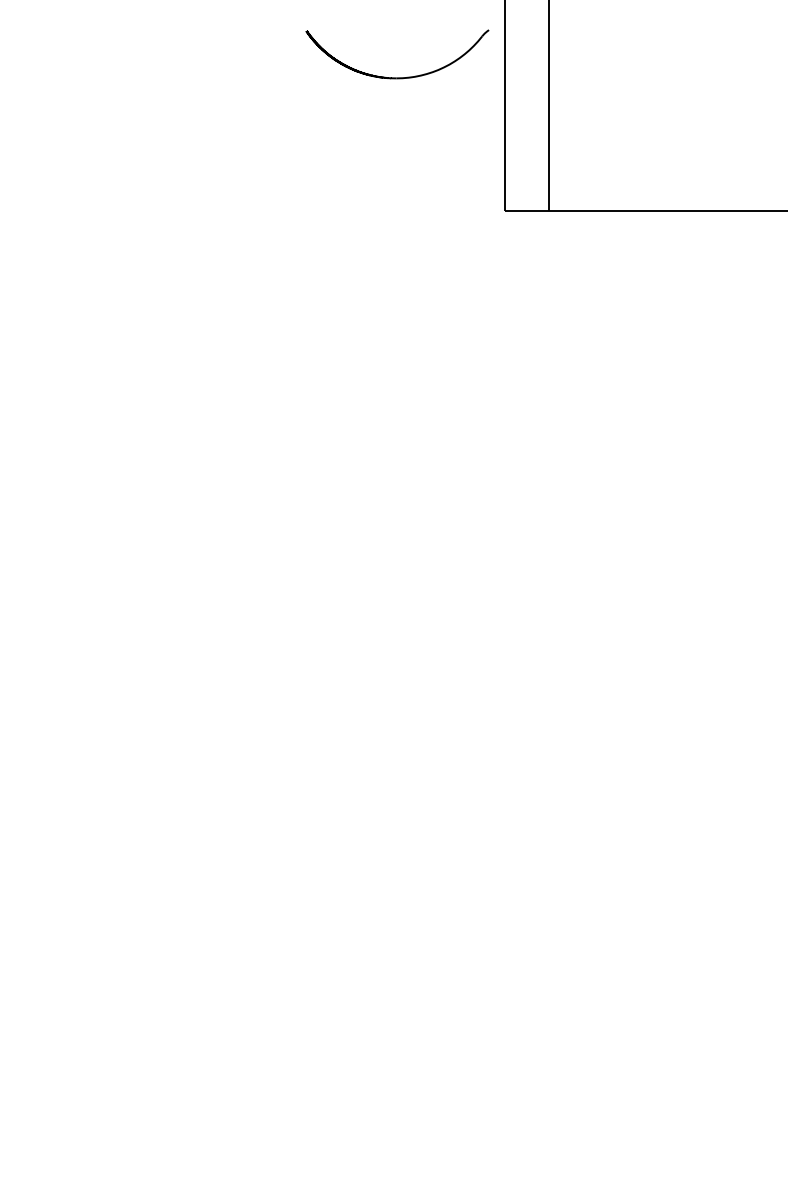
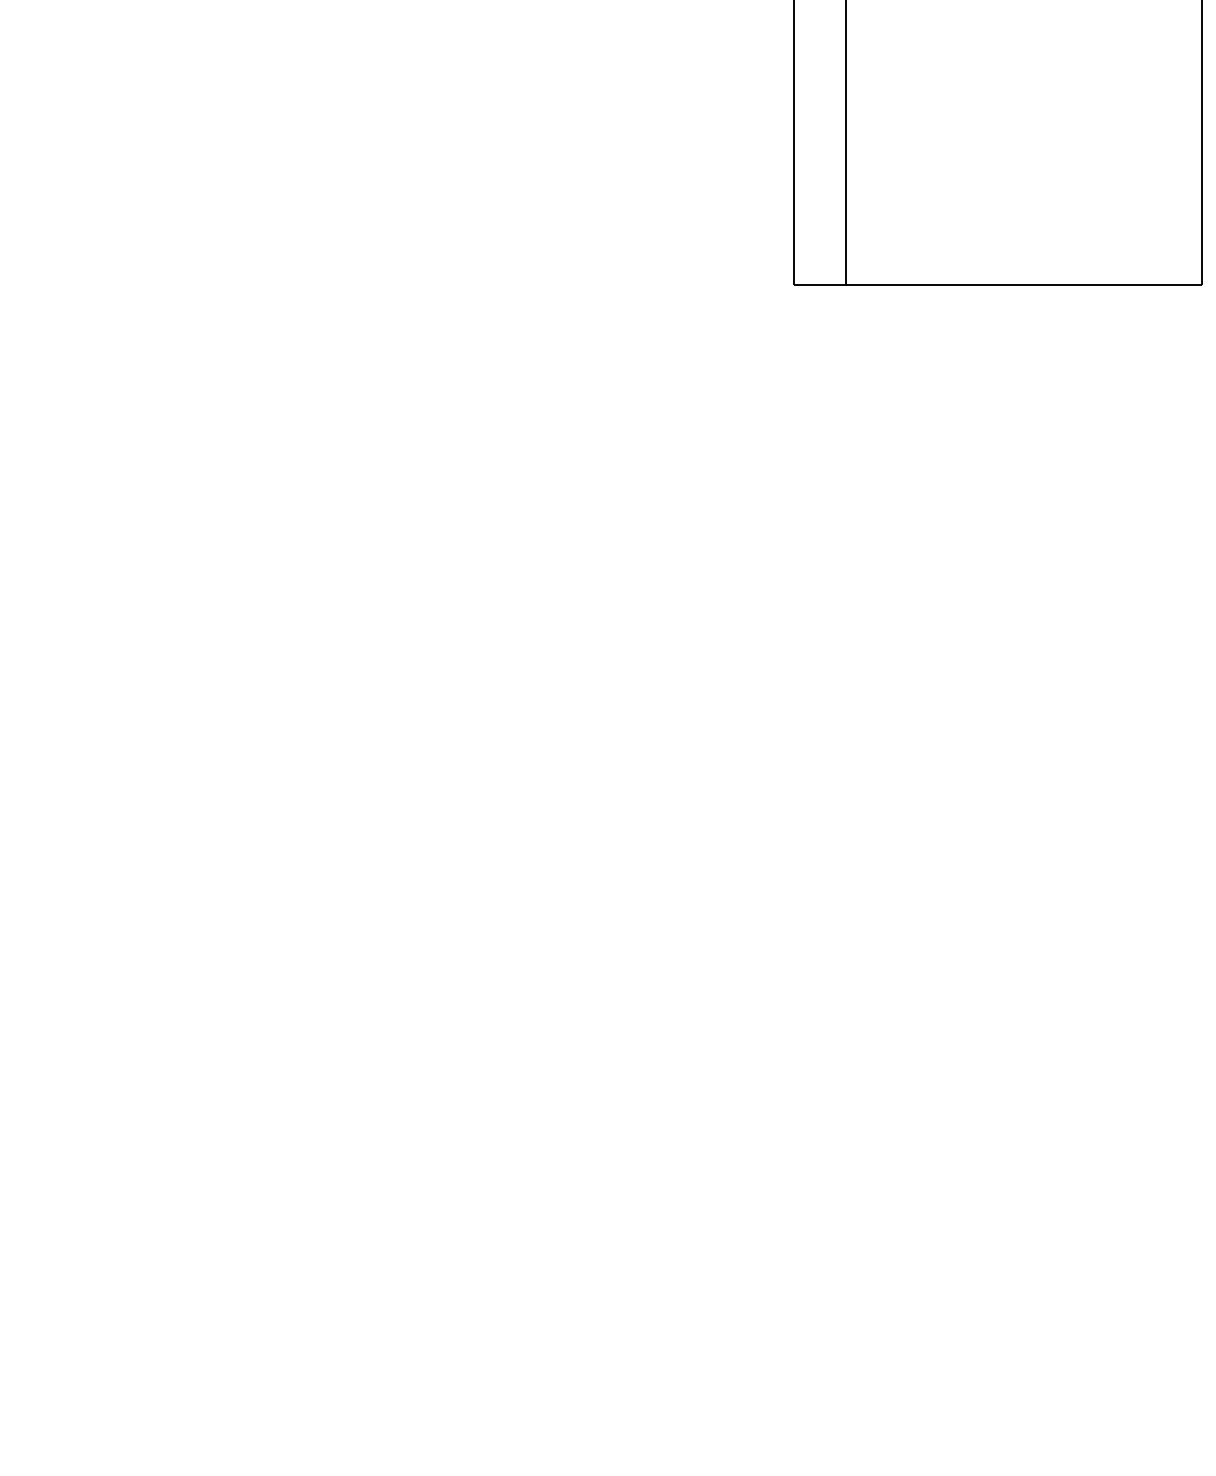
part: (397, 77) -> (663, 123), removed

